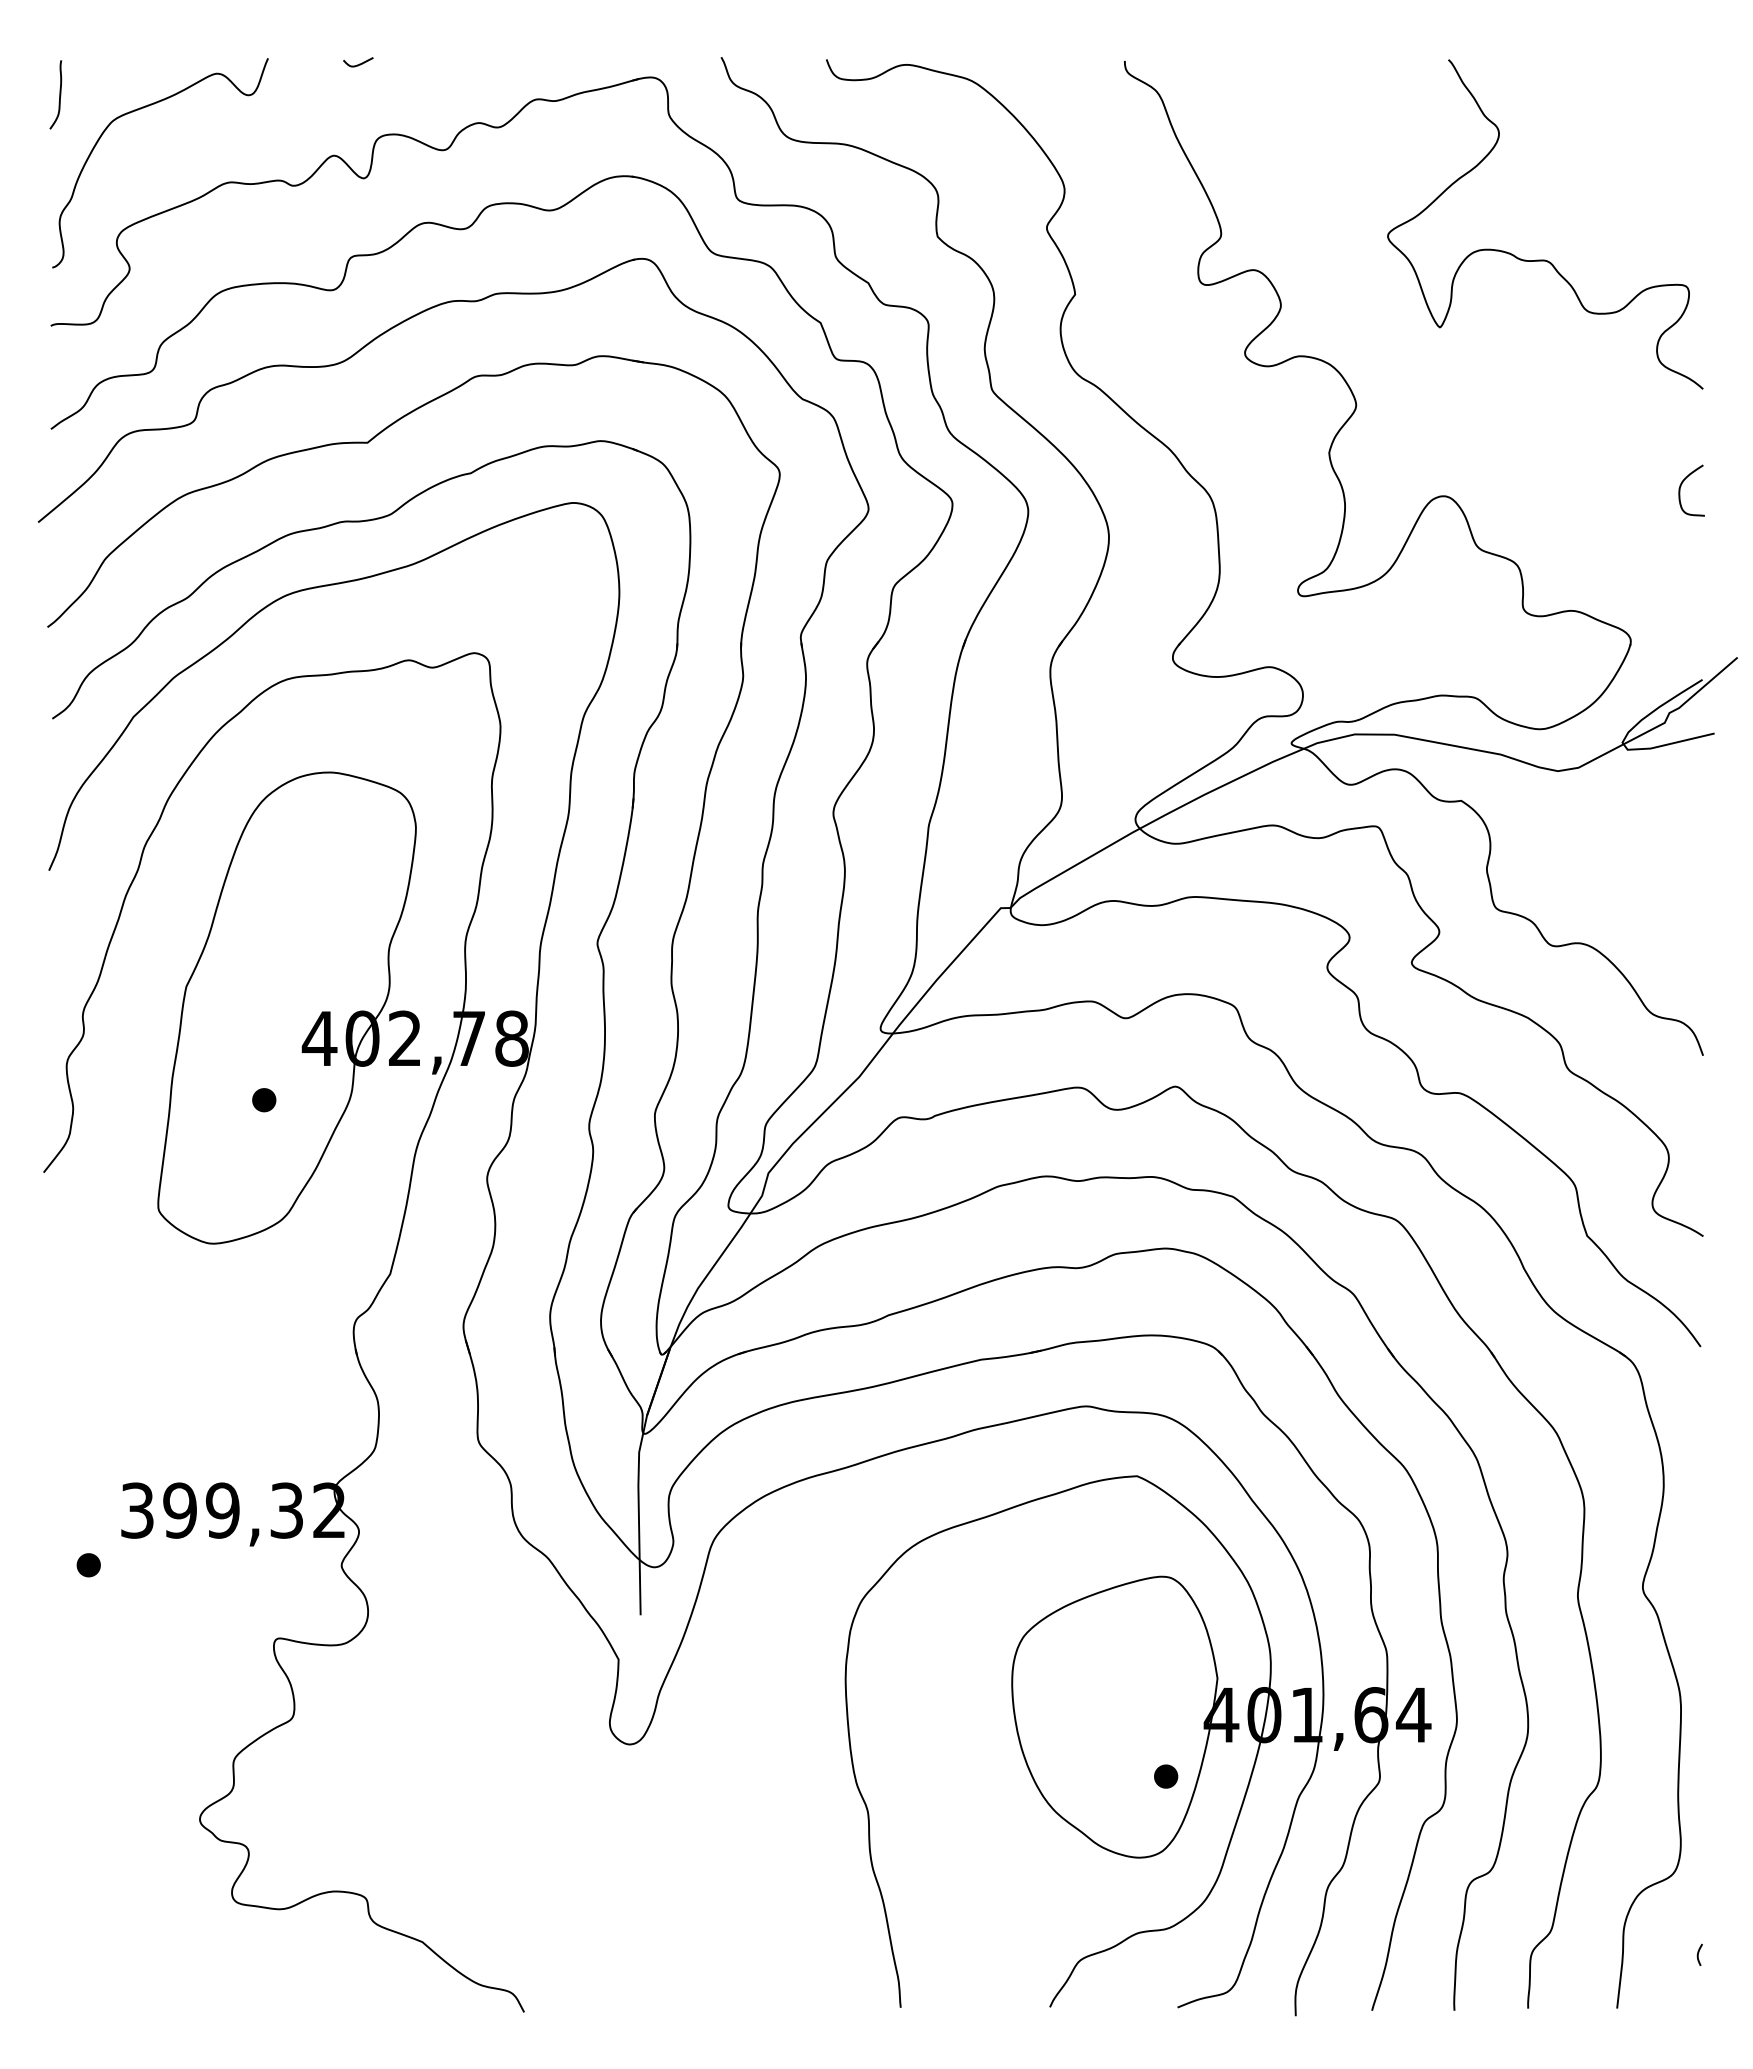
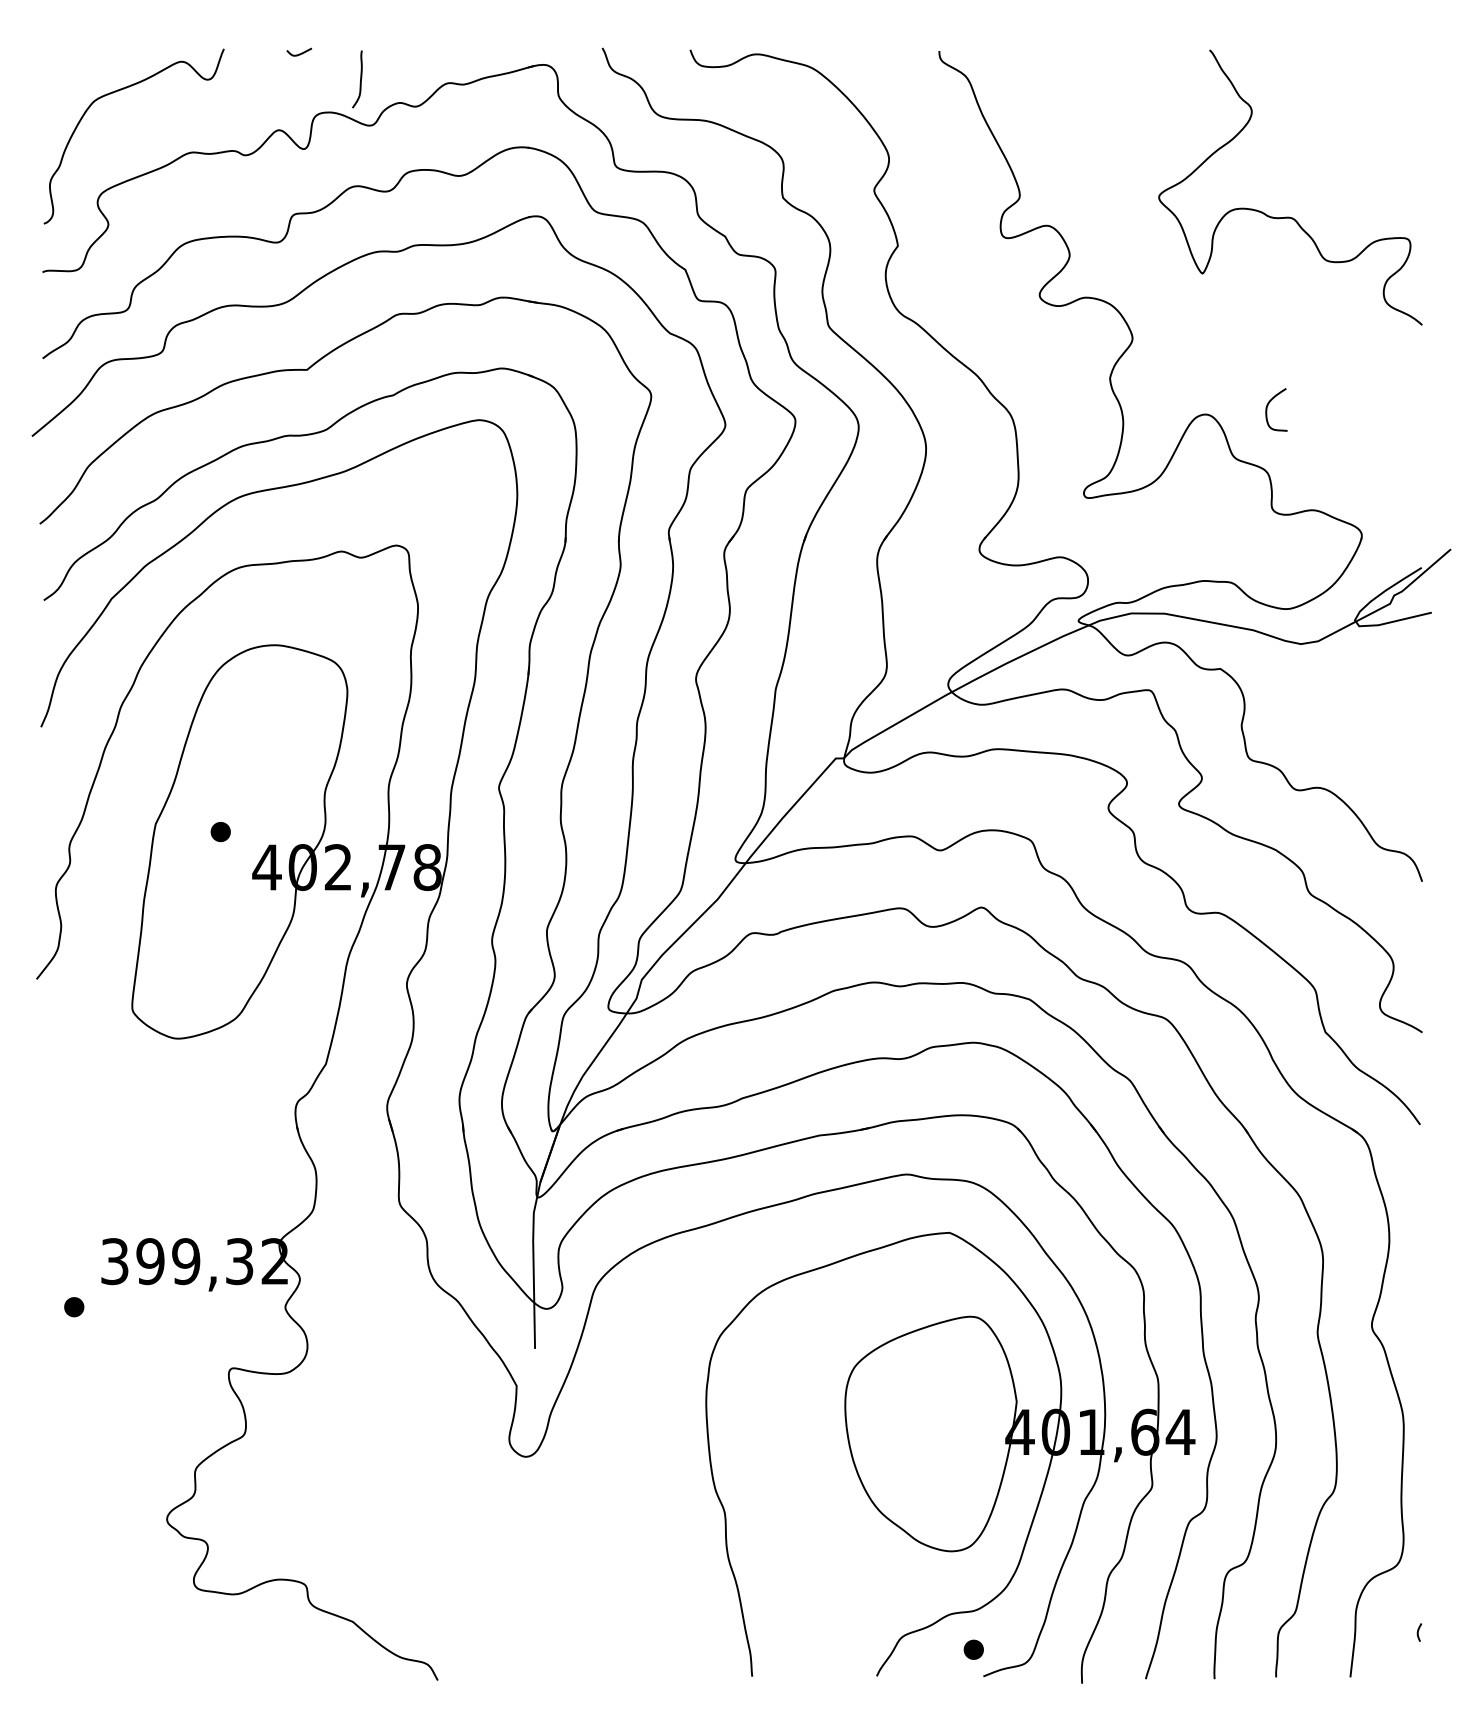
curve: (59, 94) -> (360, 79), moved
curve: (1681, 486) -> (1268, 406), moved
part: (264, 1100) -> (220, 832), moved
part: (1166, 1776) -> (974, 1649), moved

